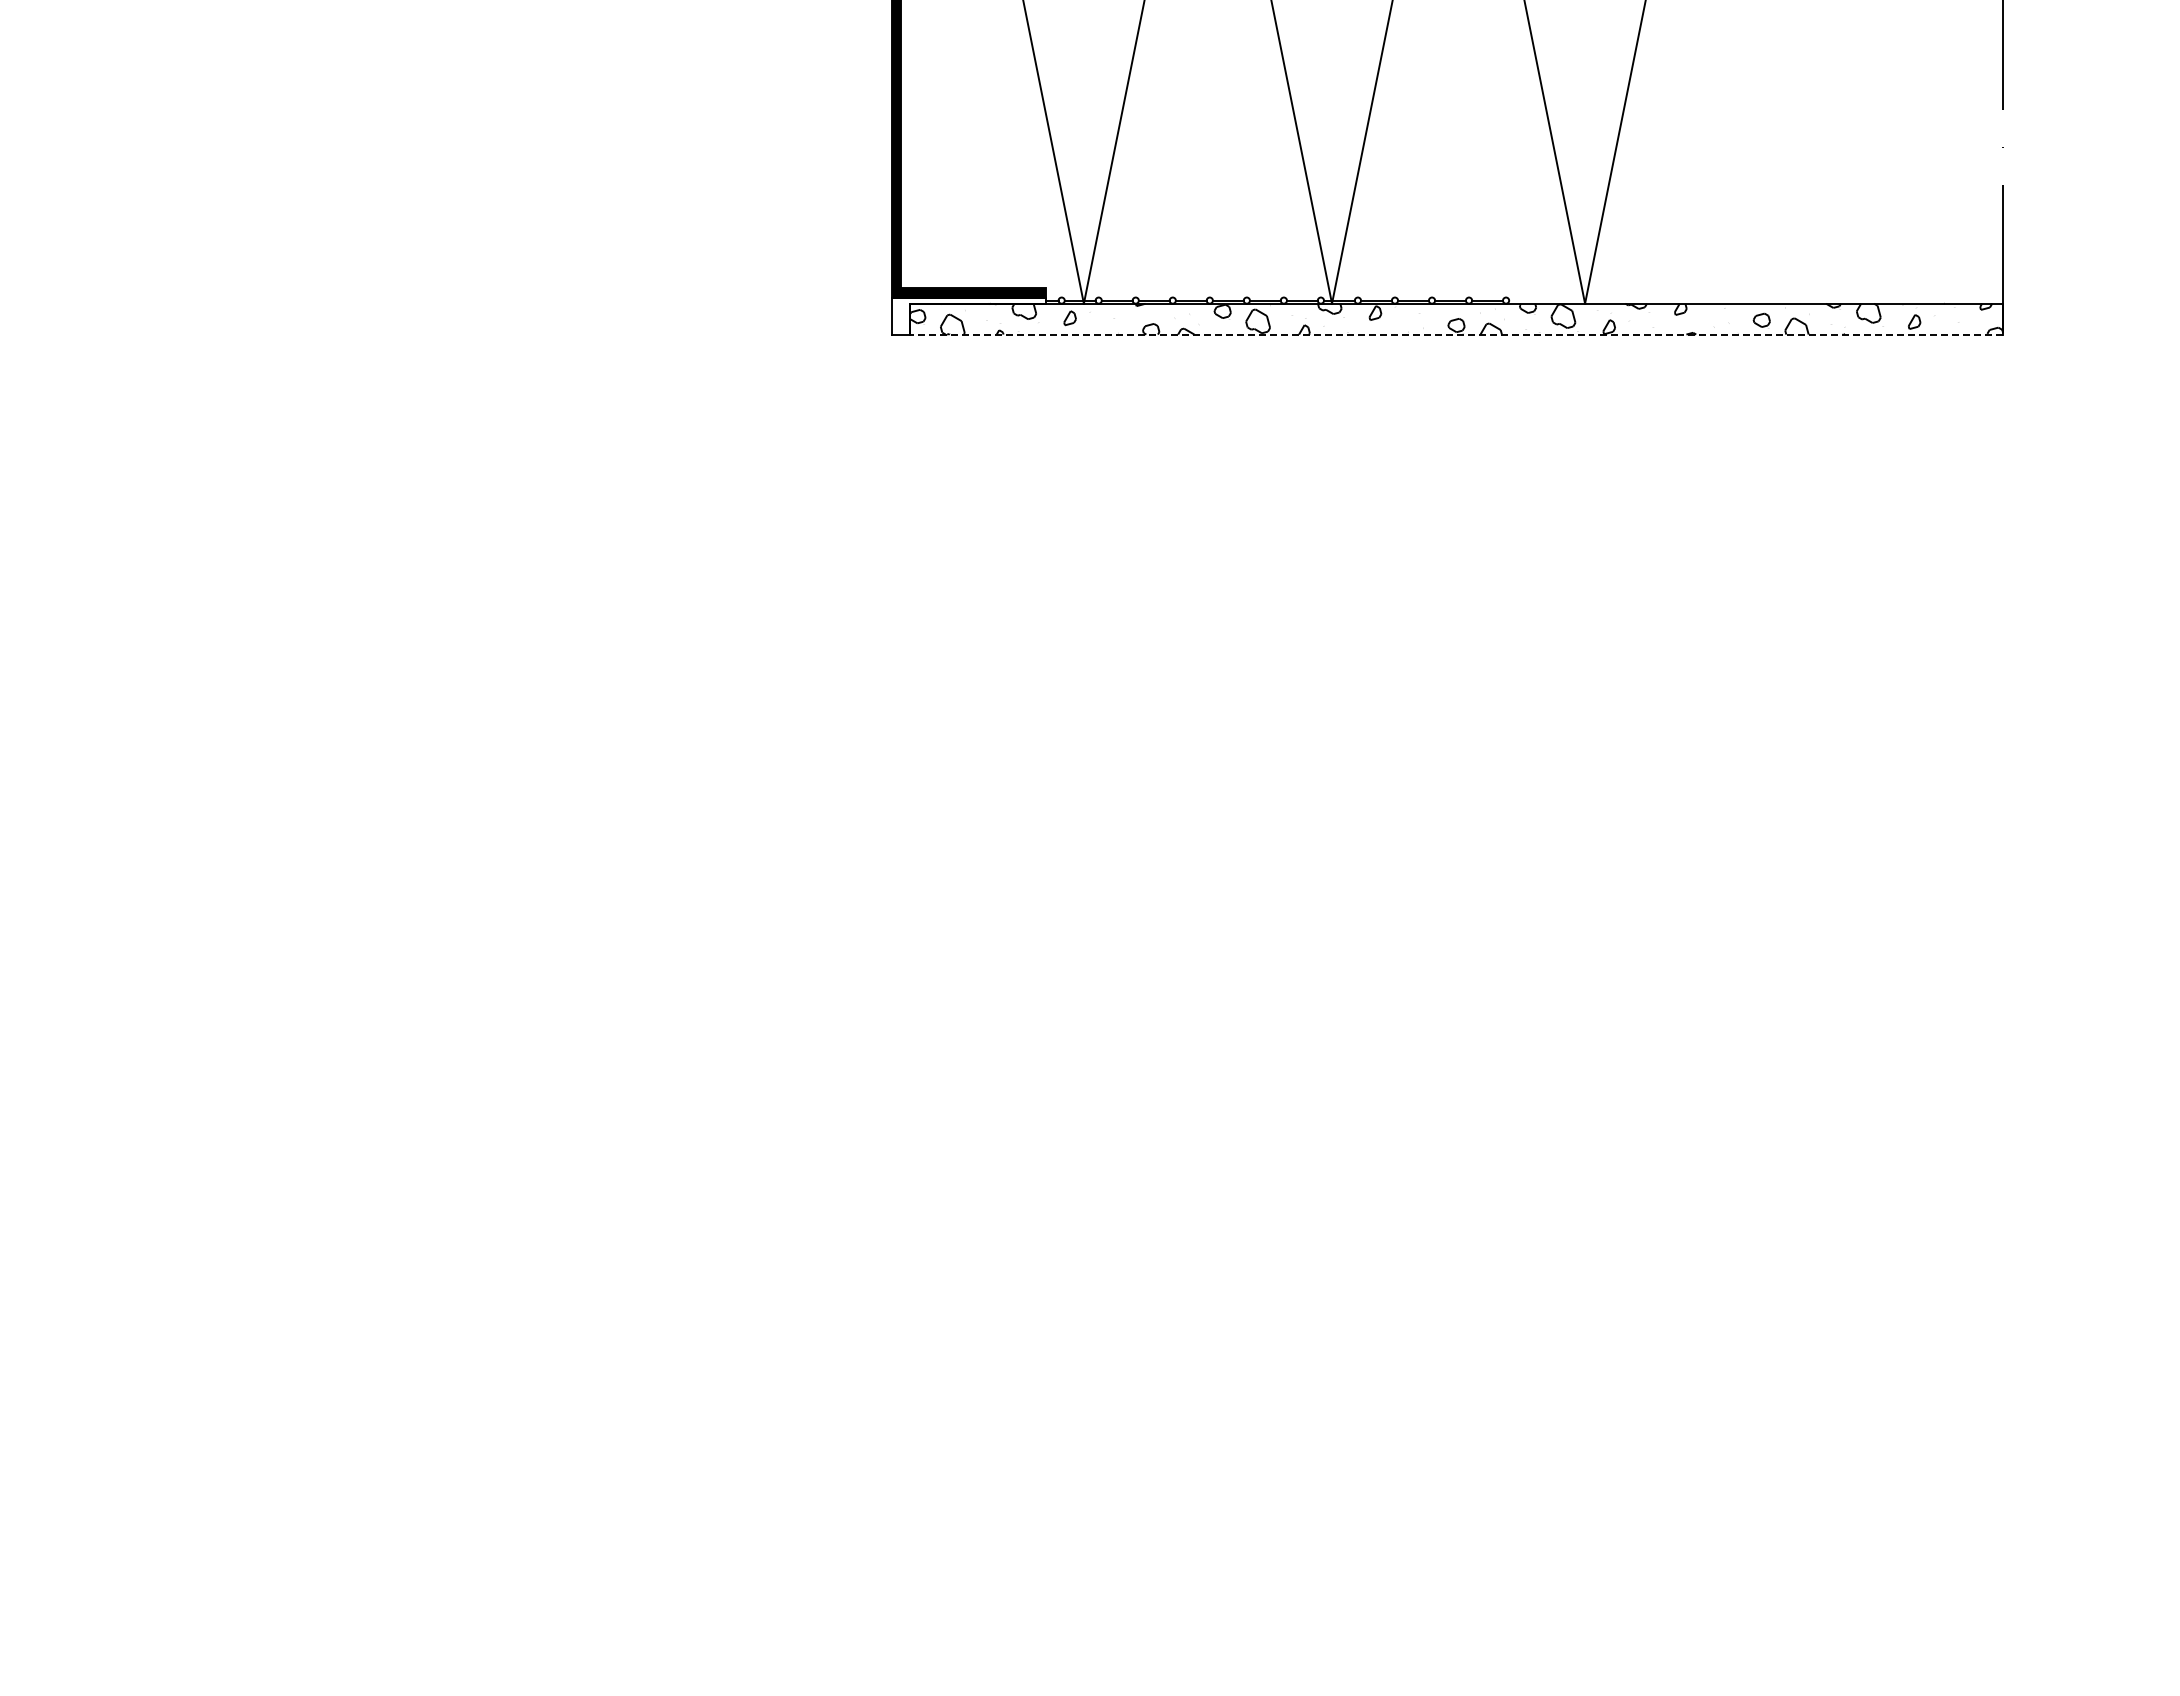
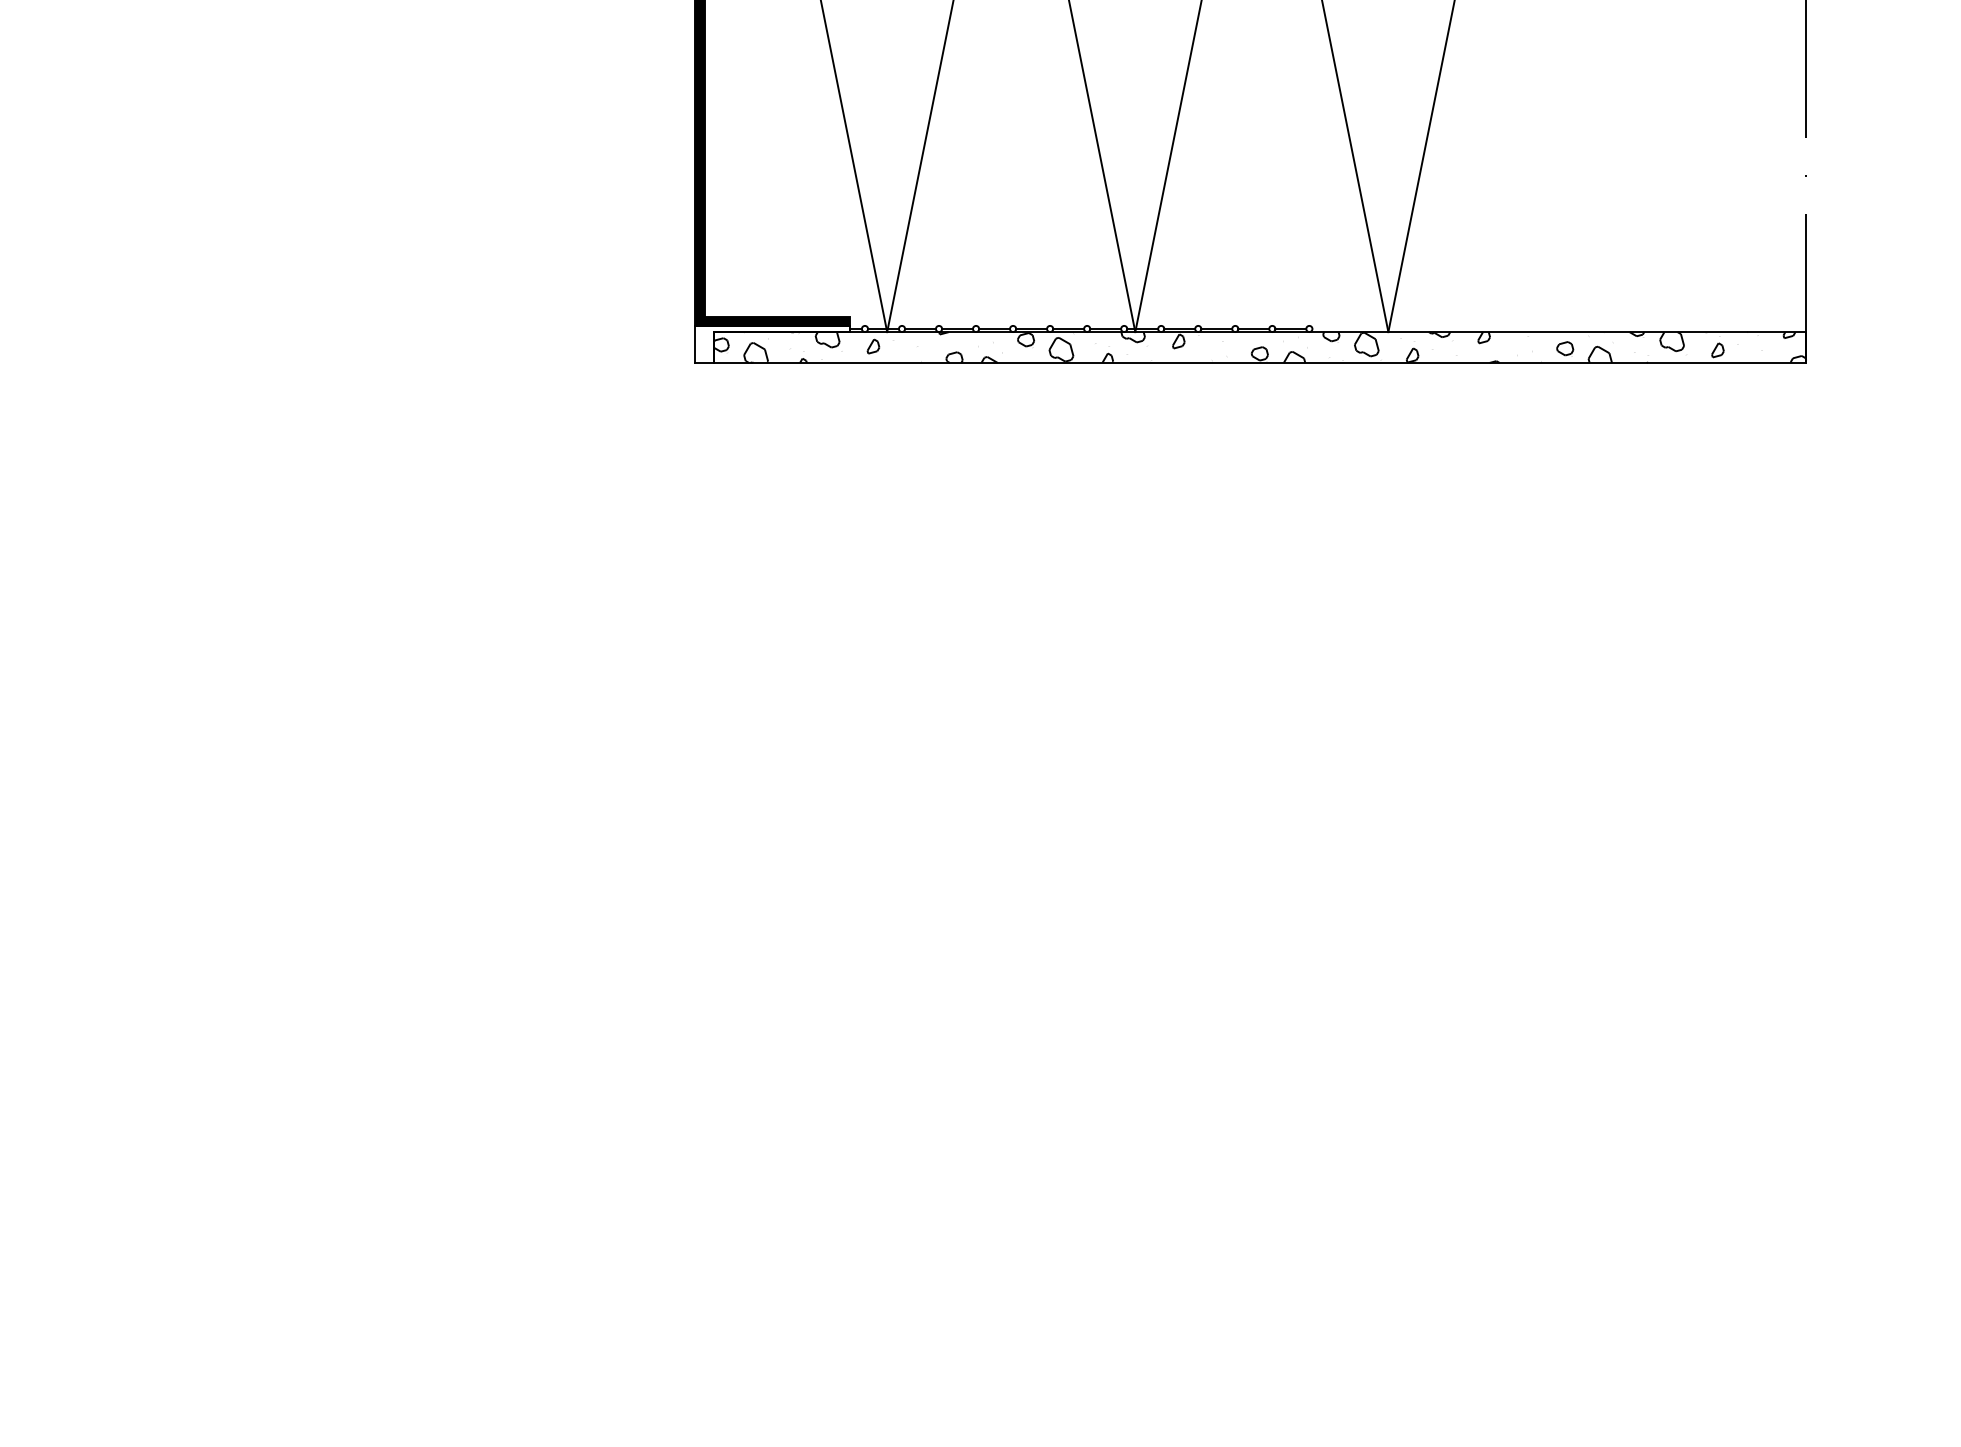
line: (1456, 334) -> (1259, 362), dashed -> solid

